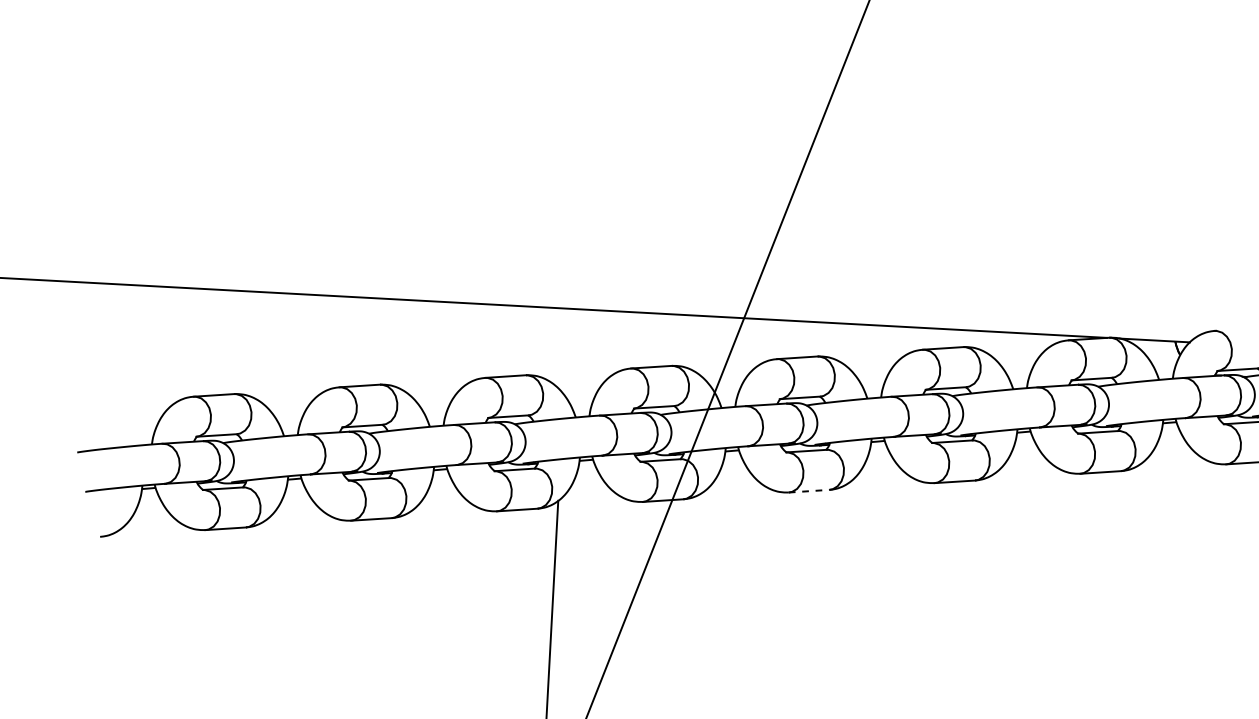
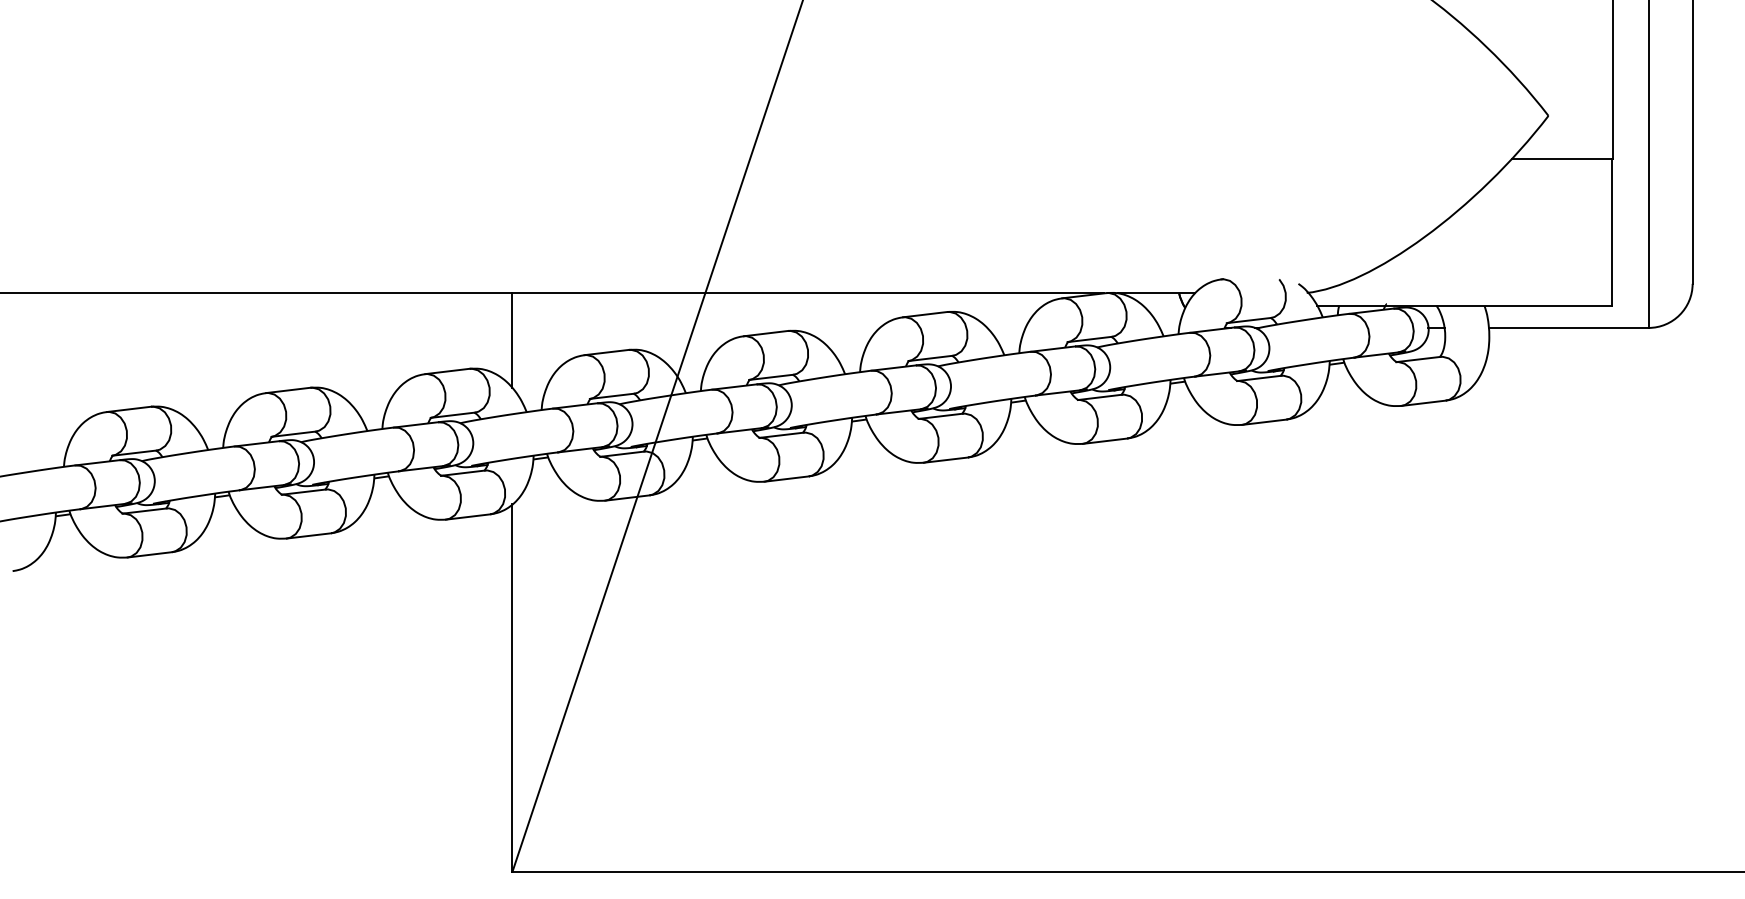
line: (566, 351) -> (512, 340), added
line: (809, 491) -> (787, 479), dashed -> solid

